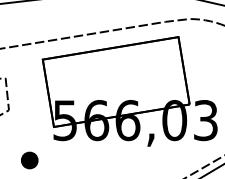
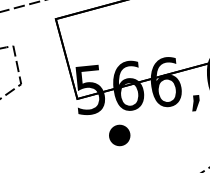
part: (29, 160) -> (119, 135), moved

